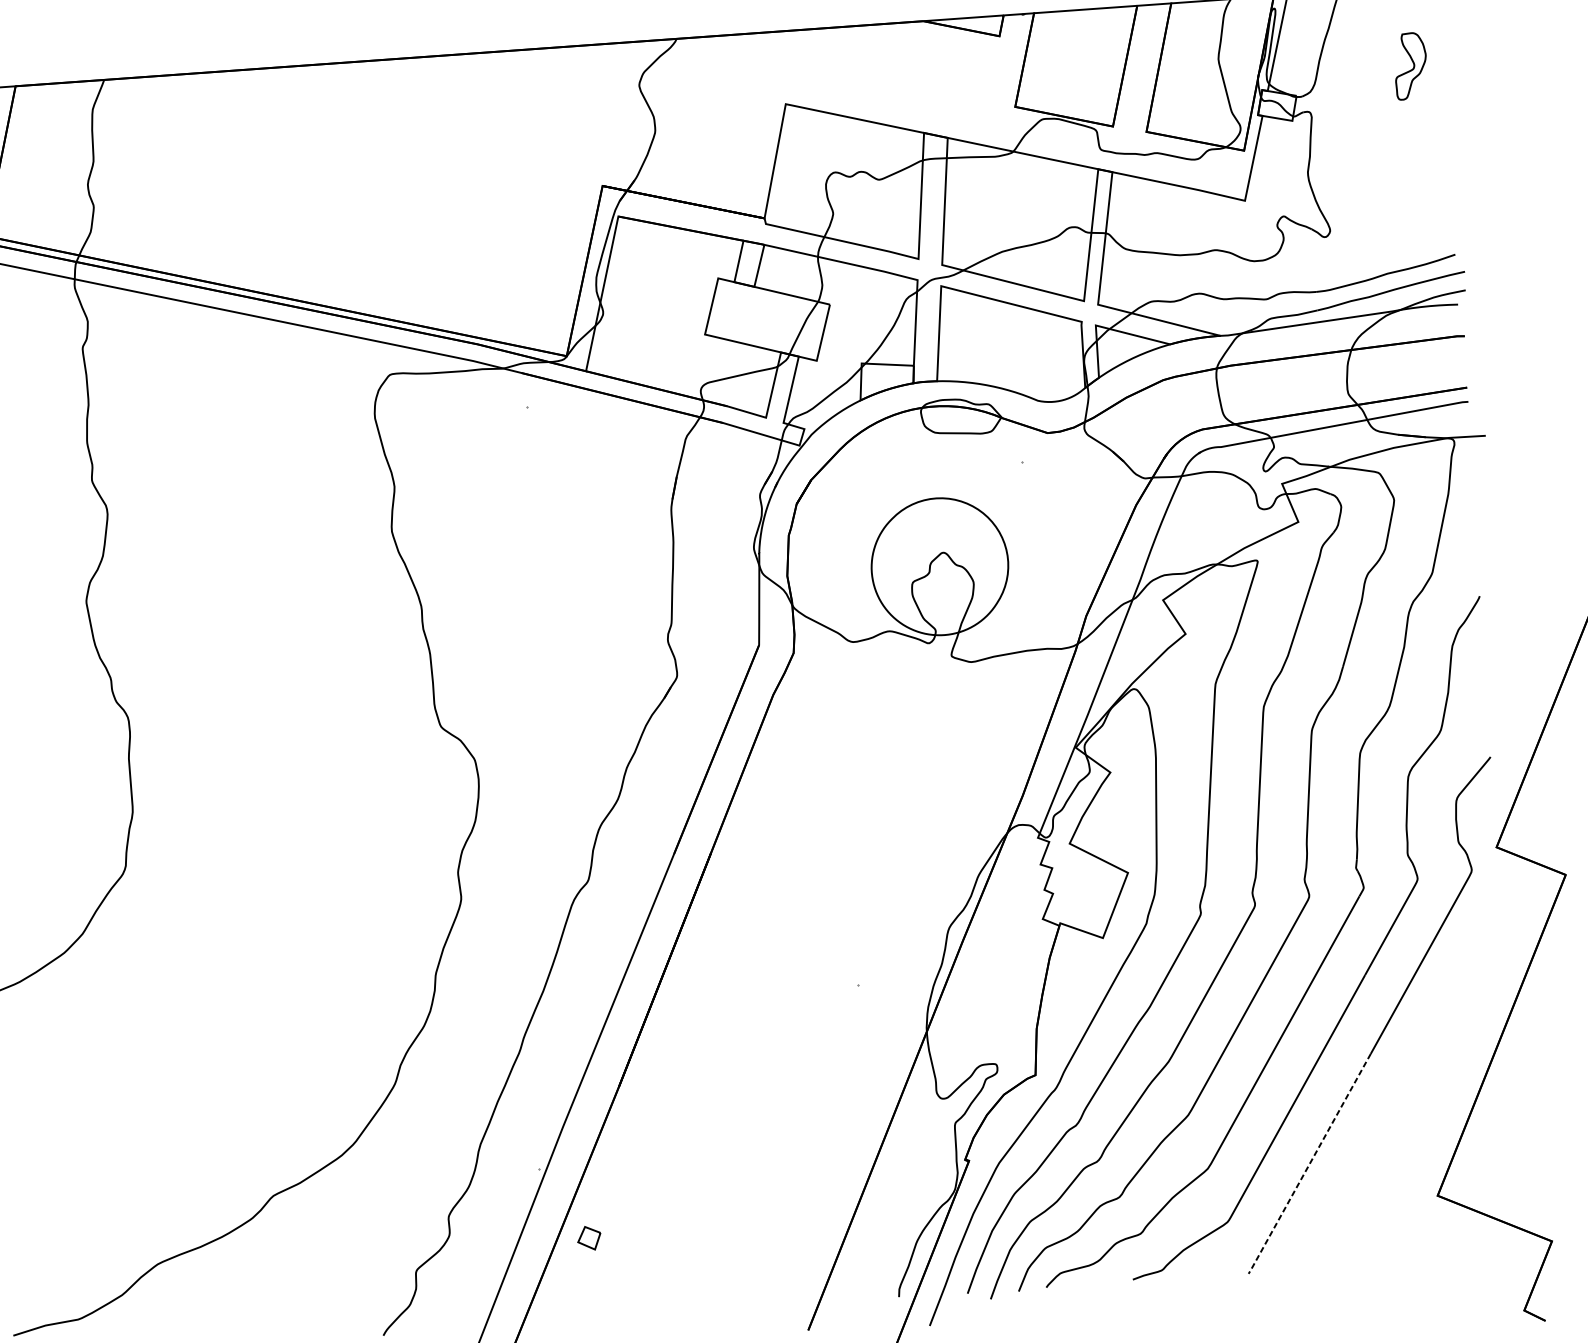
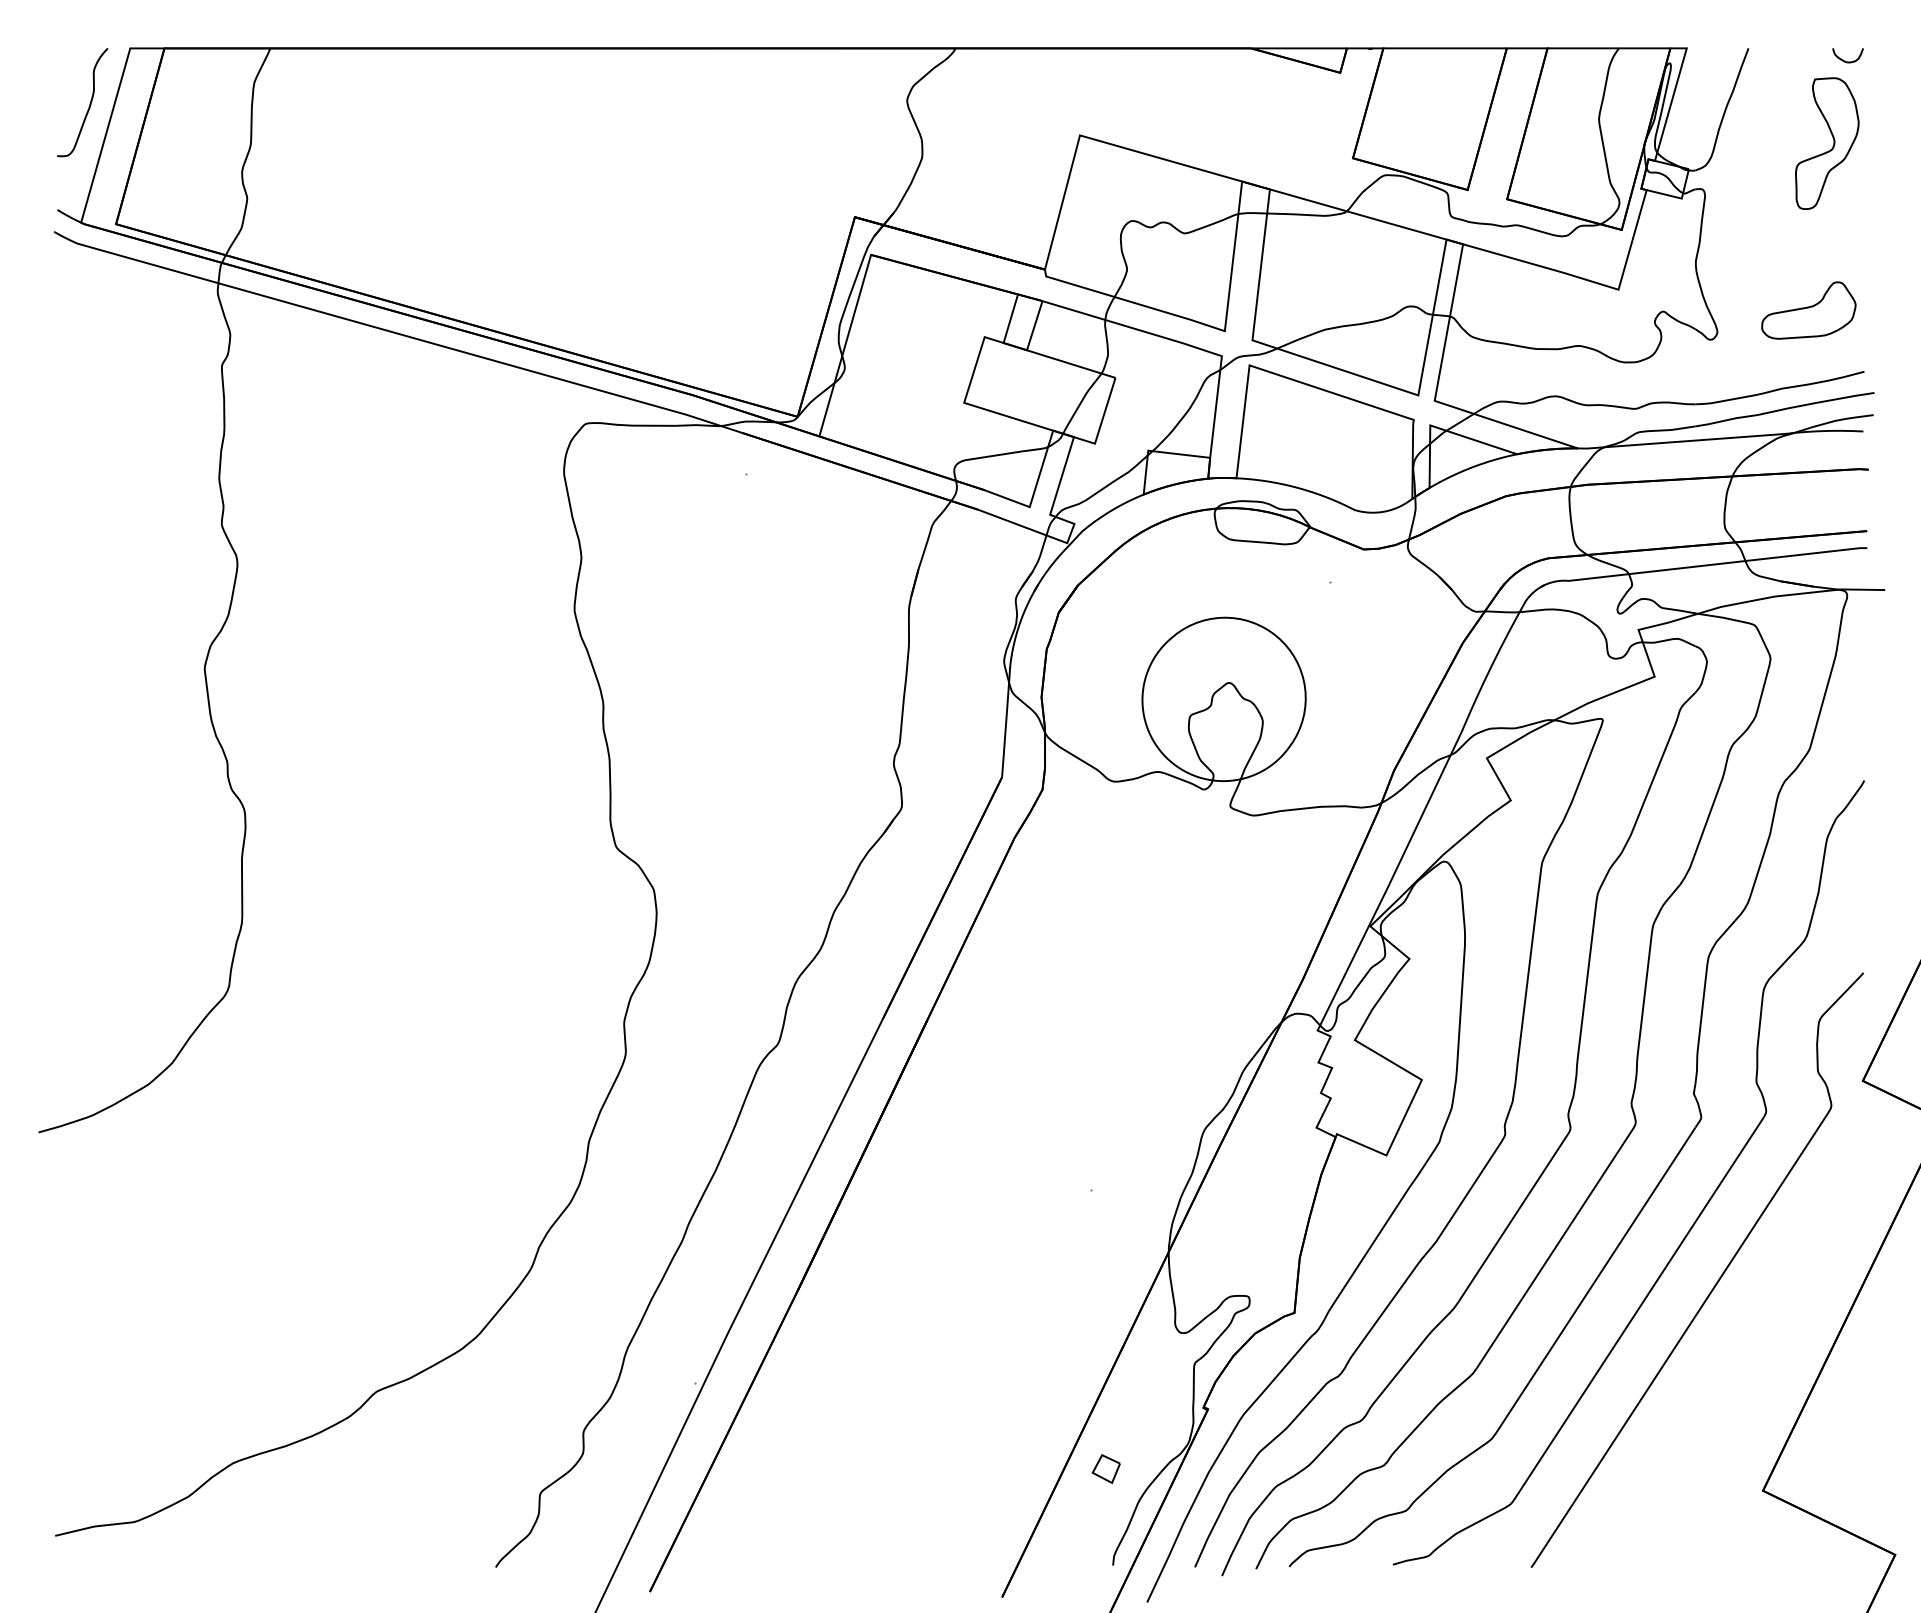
part: (1410, 66) -> (1827, 143), size x1.67
part: (1404, 206) -> (1808, 310), added
line: (1309, 1165) -> (1612, 1443), dashed -> solid
part: (588, 1237) -> (1105, 1468), moved

